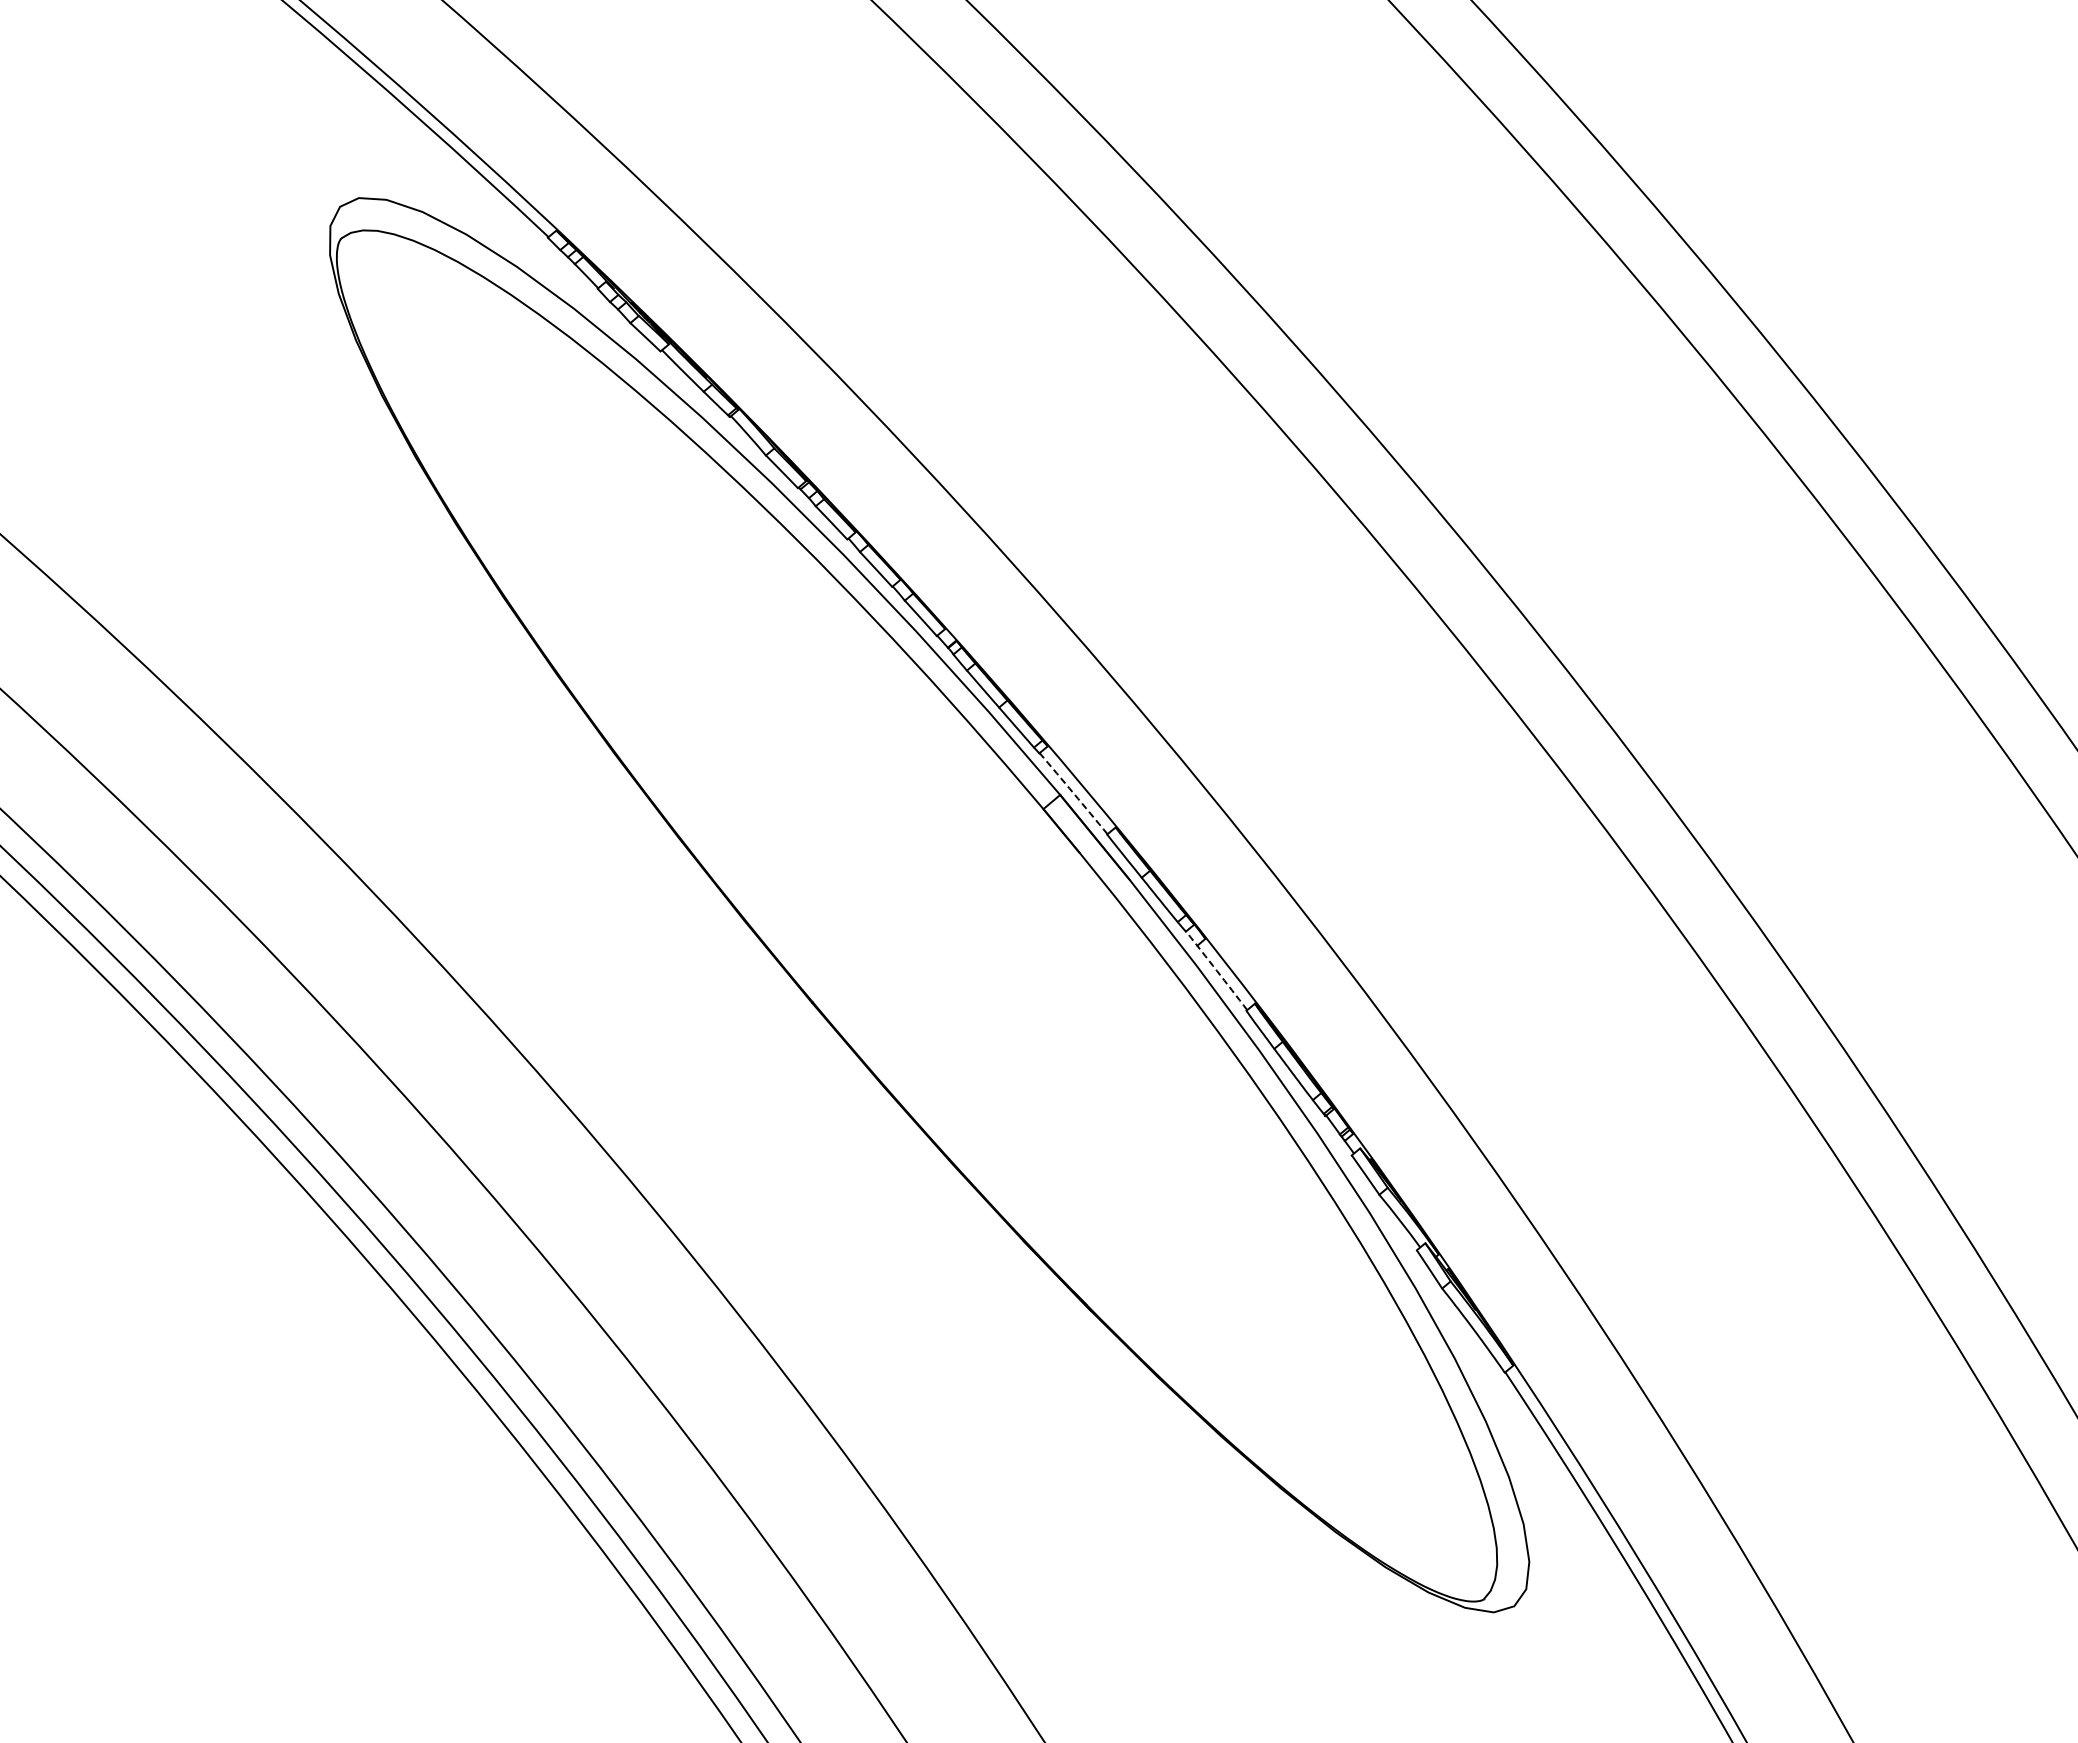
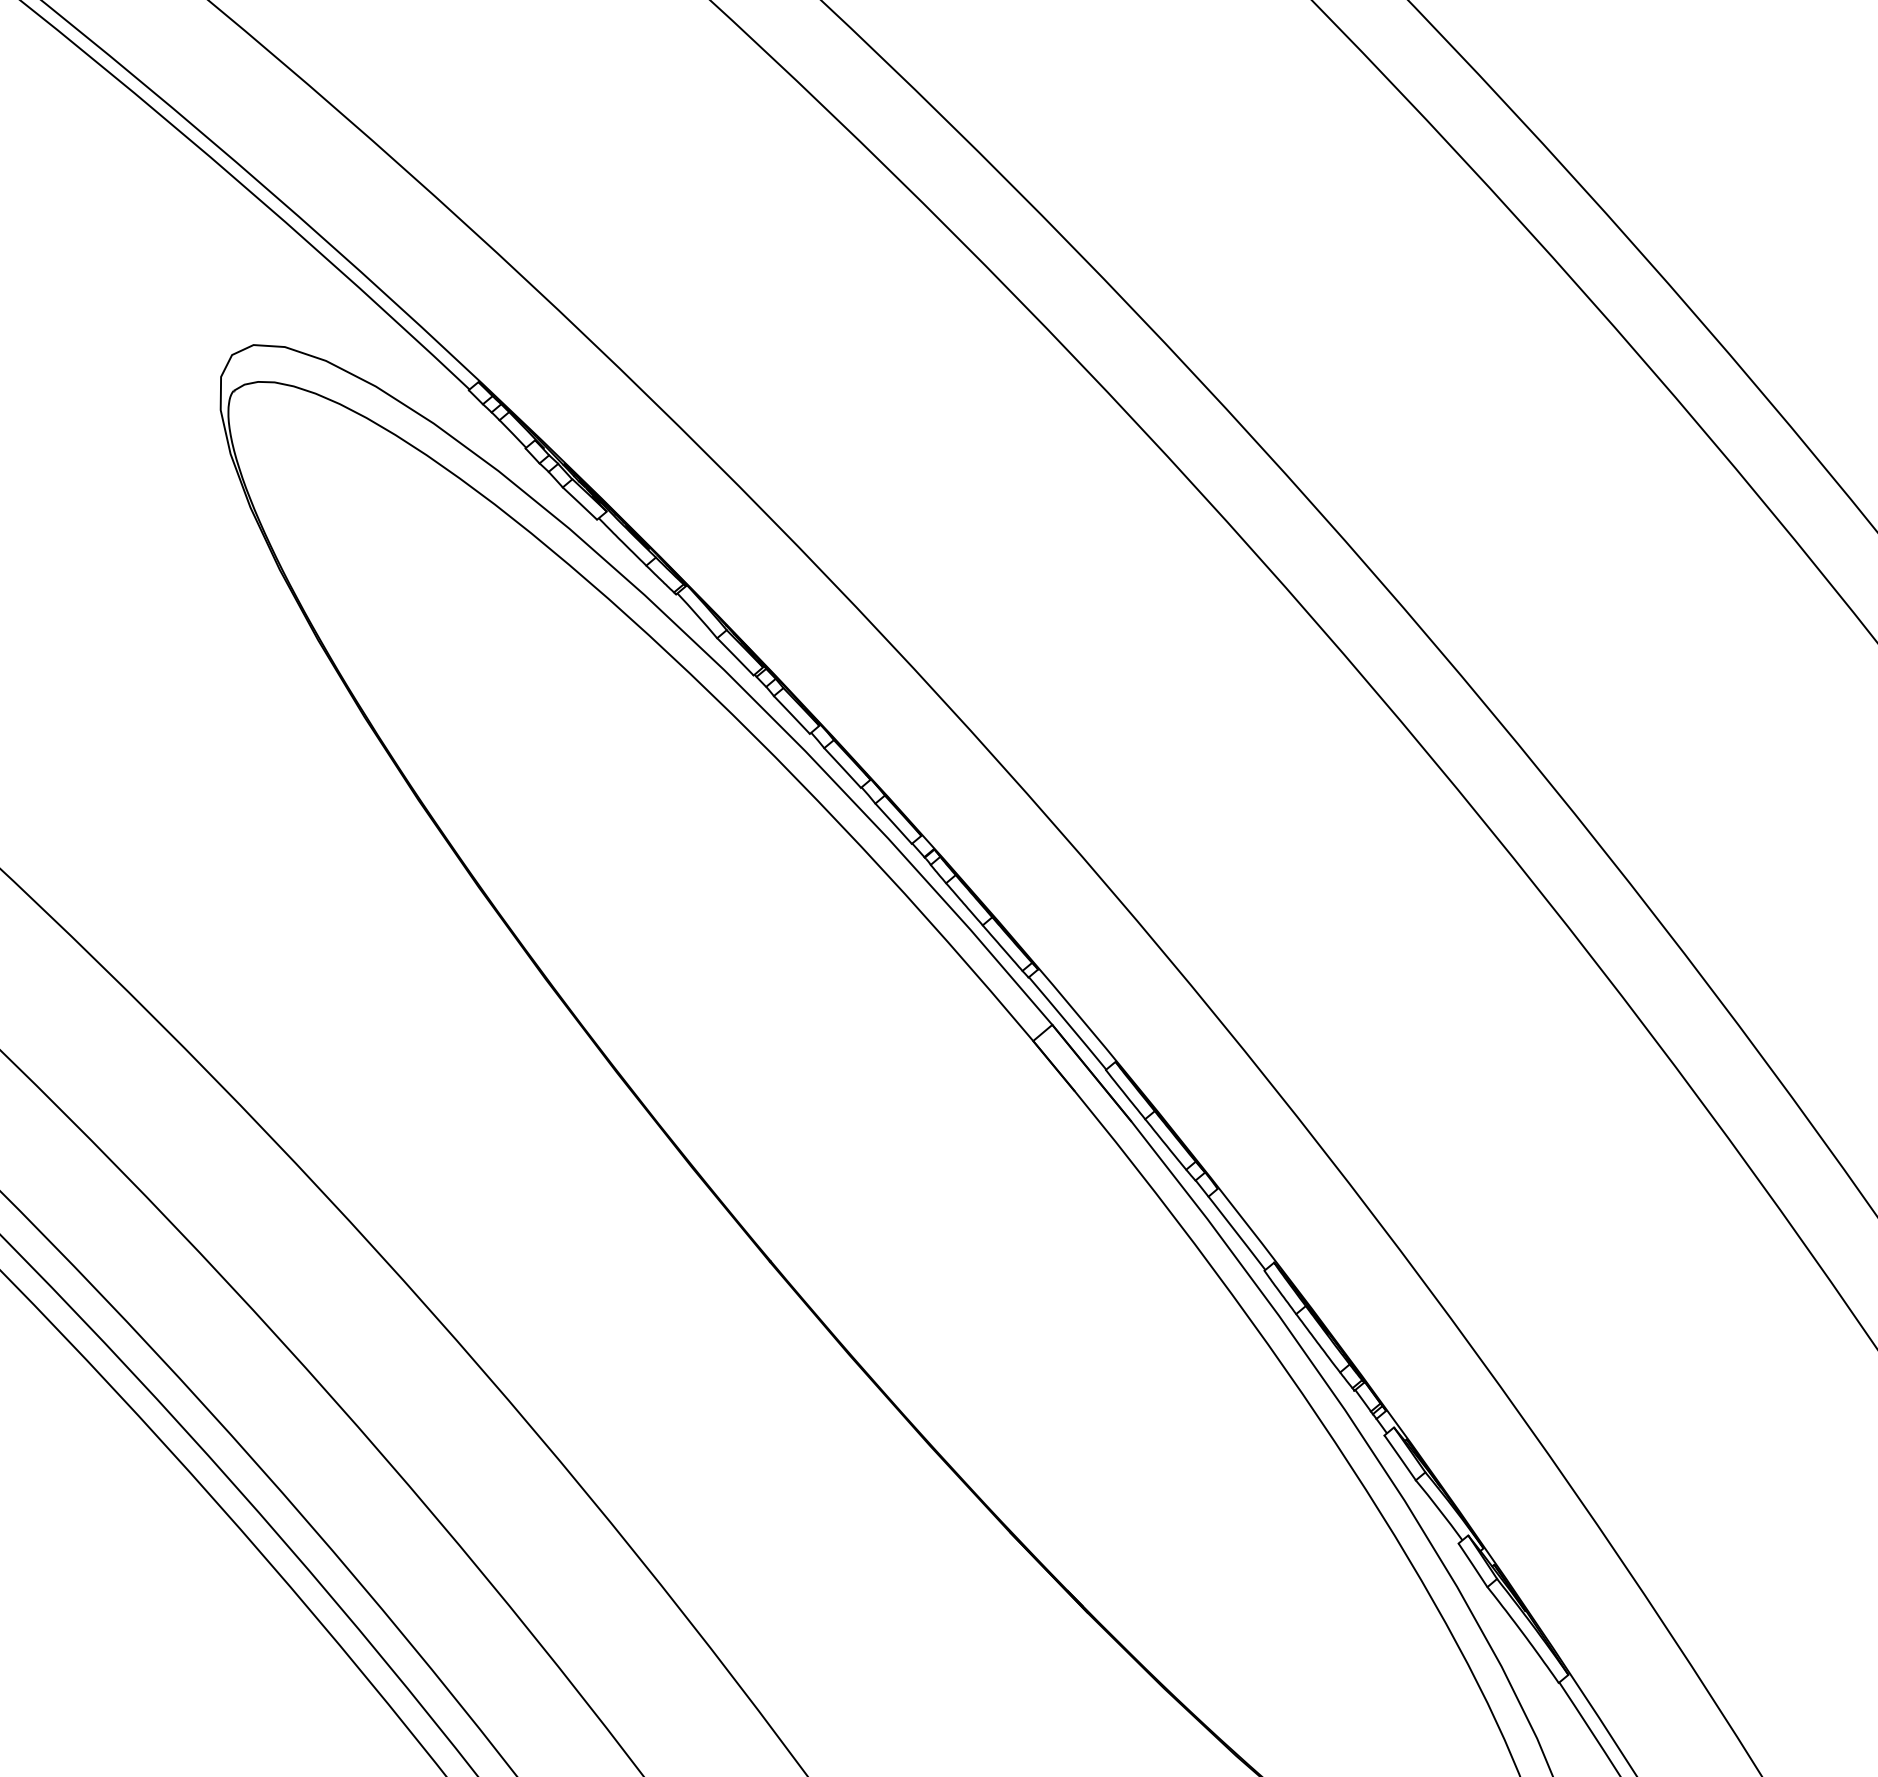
arc: (1073, 793) -> (1067, 1023), dashed -> solid
arc: (1216, 970) -> (1230, 1224), dashed -> solid

